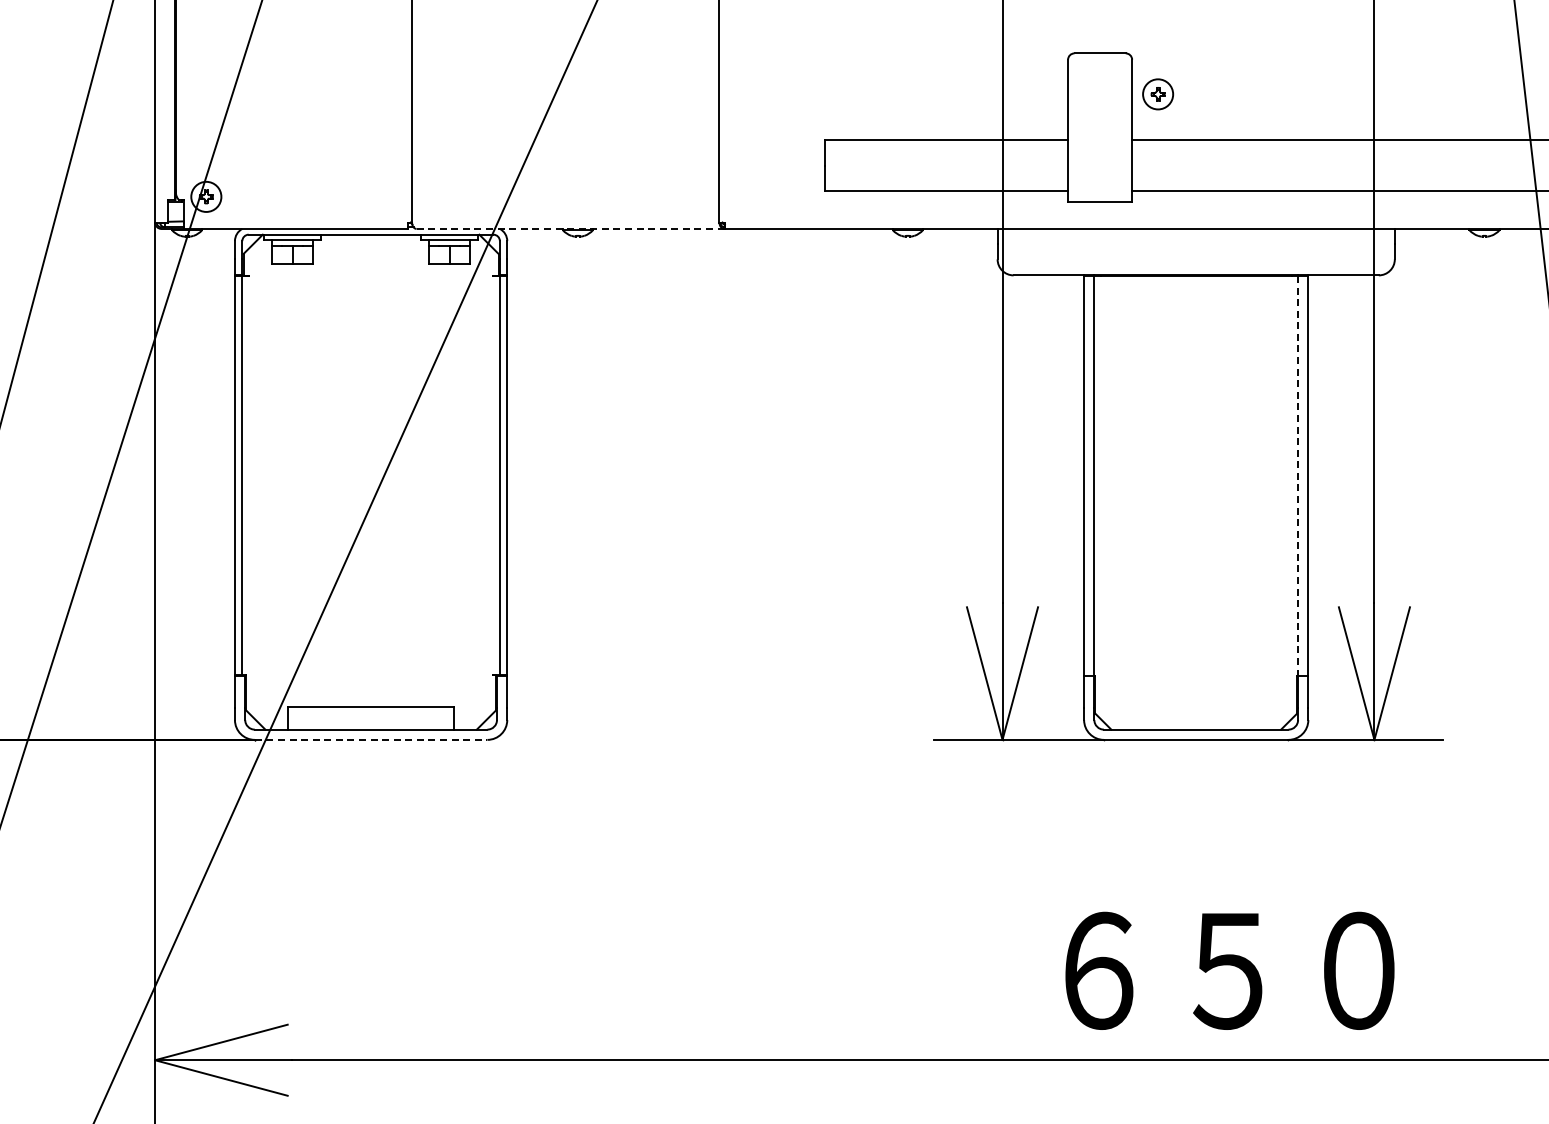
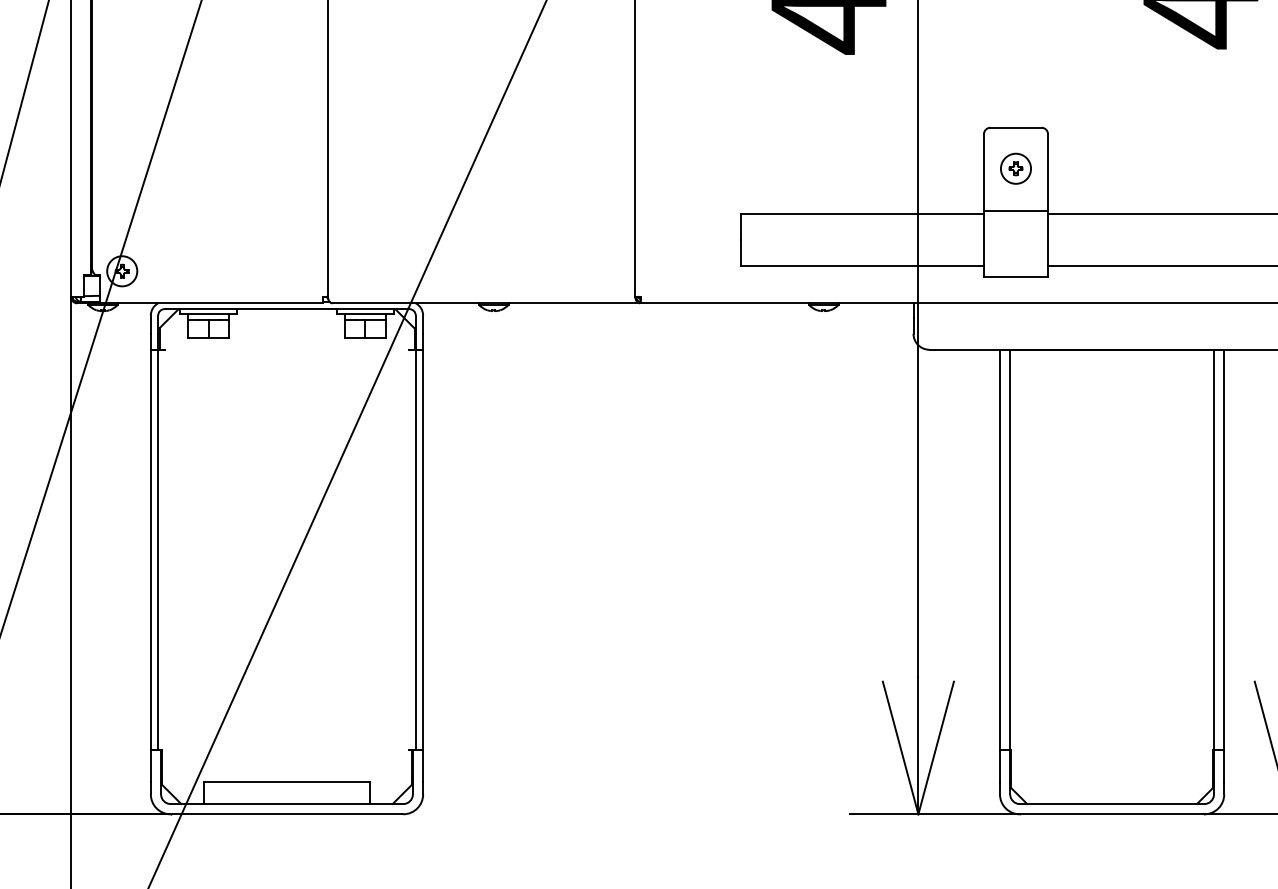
part: (1158, 94) -> (1016, 168), moved
line: (1100, 136) -> (1016, 210), added
line: (570, 228) -> (486, 302), dashed -> solid
line: (1298, 475) -> (1214, 549), dashed -> solid
line: (371, 739) -> (287, 813), dashed -> solid

